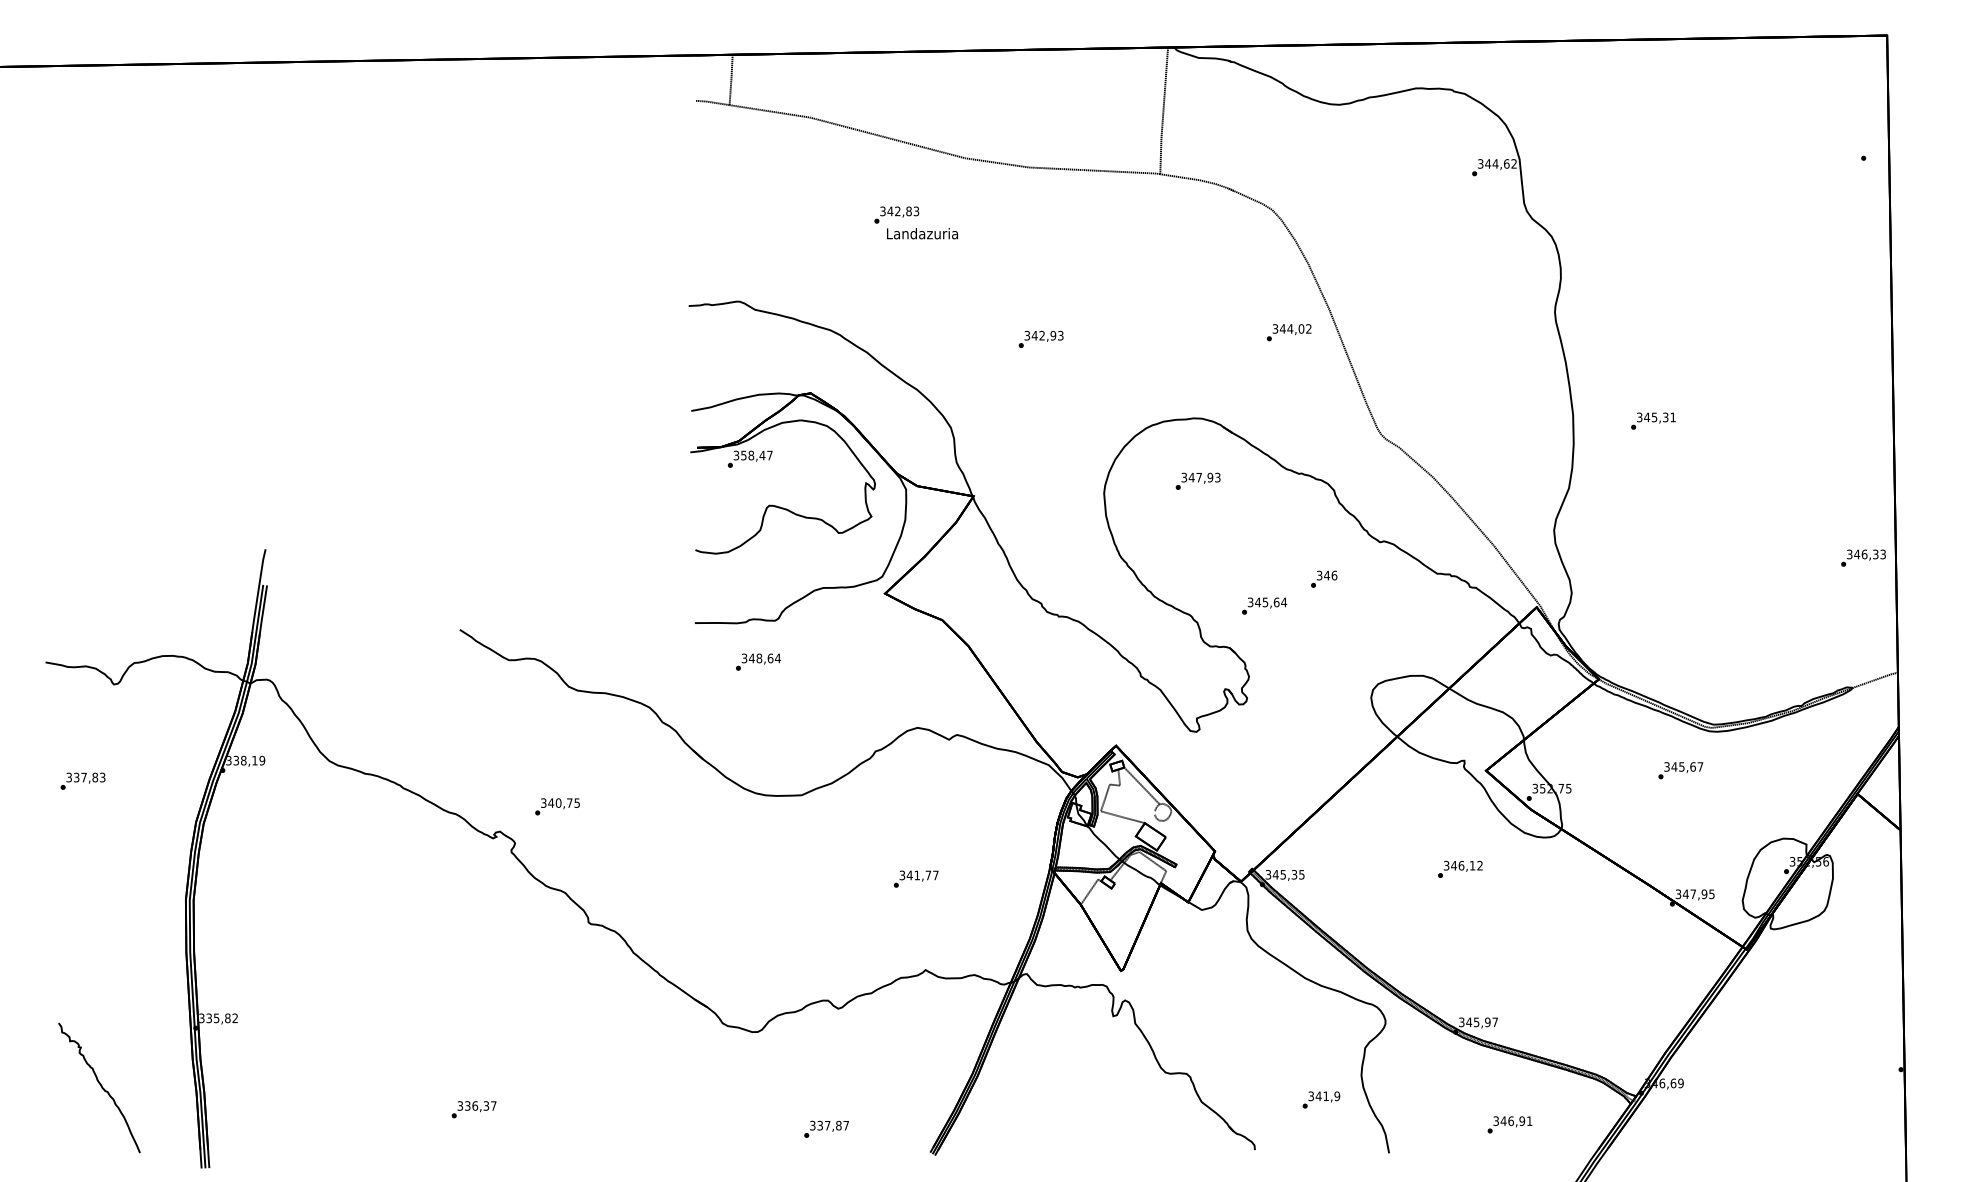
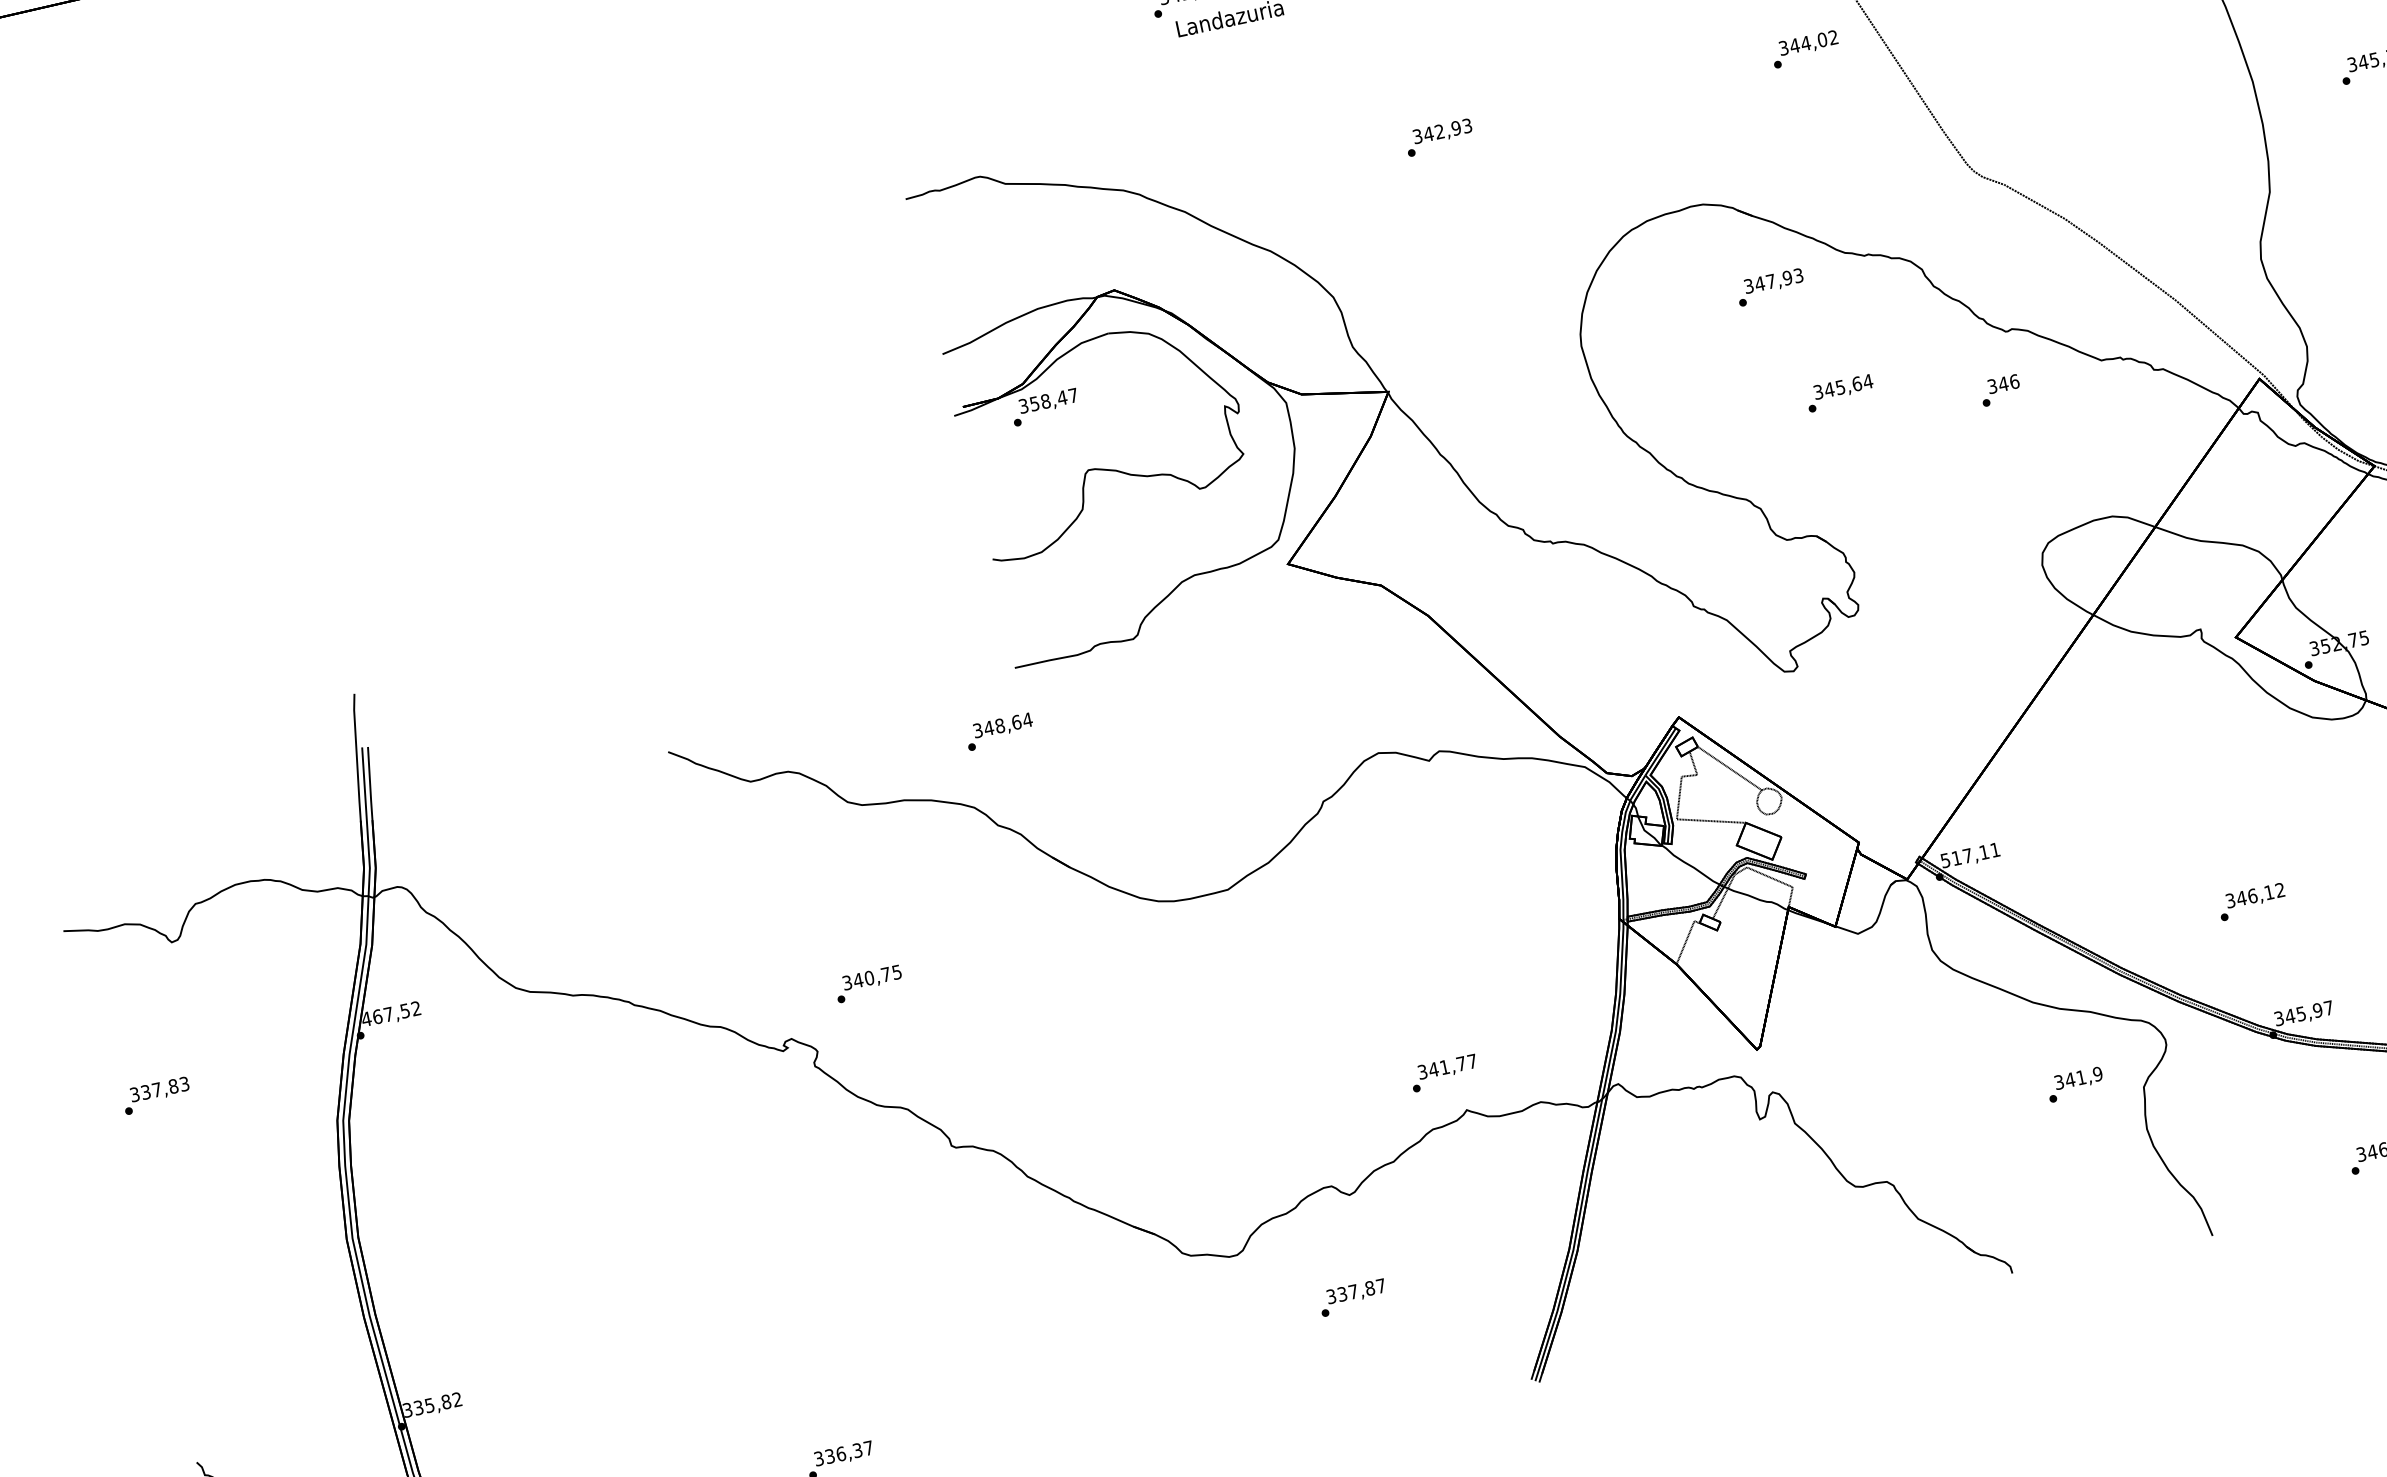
text: (1197, 480) -> (1769, 286), moved
text: (1324, 578) -> (2000, 389), moved
text: (1264, 605) -> (1839, 392), moved
text: (758, 661) -> (999, 730), moved
text: (245, 760) -> (391, 1013), 338,19 -> 467,52
text: (1460, 869) -> (2252, 901), moved
text: (1285, 874) -> (1970, 854), 345,35 -> 517,11
text: (915, 878) -> (1443, 1072), moved
text: (1321, 1099) -> (2075, 1083), moved
text: (826, 1128) -> (1352, 1296), moved

